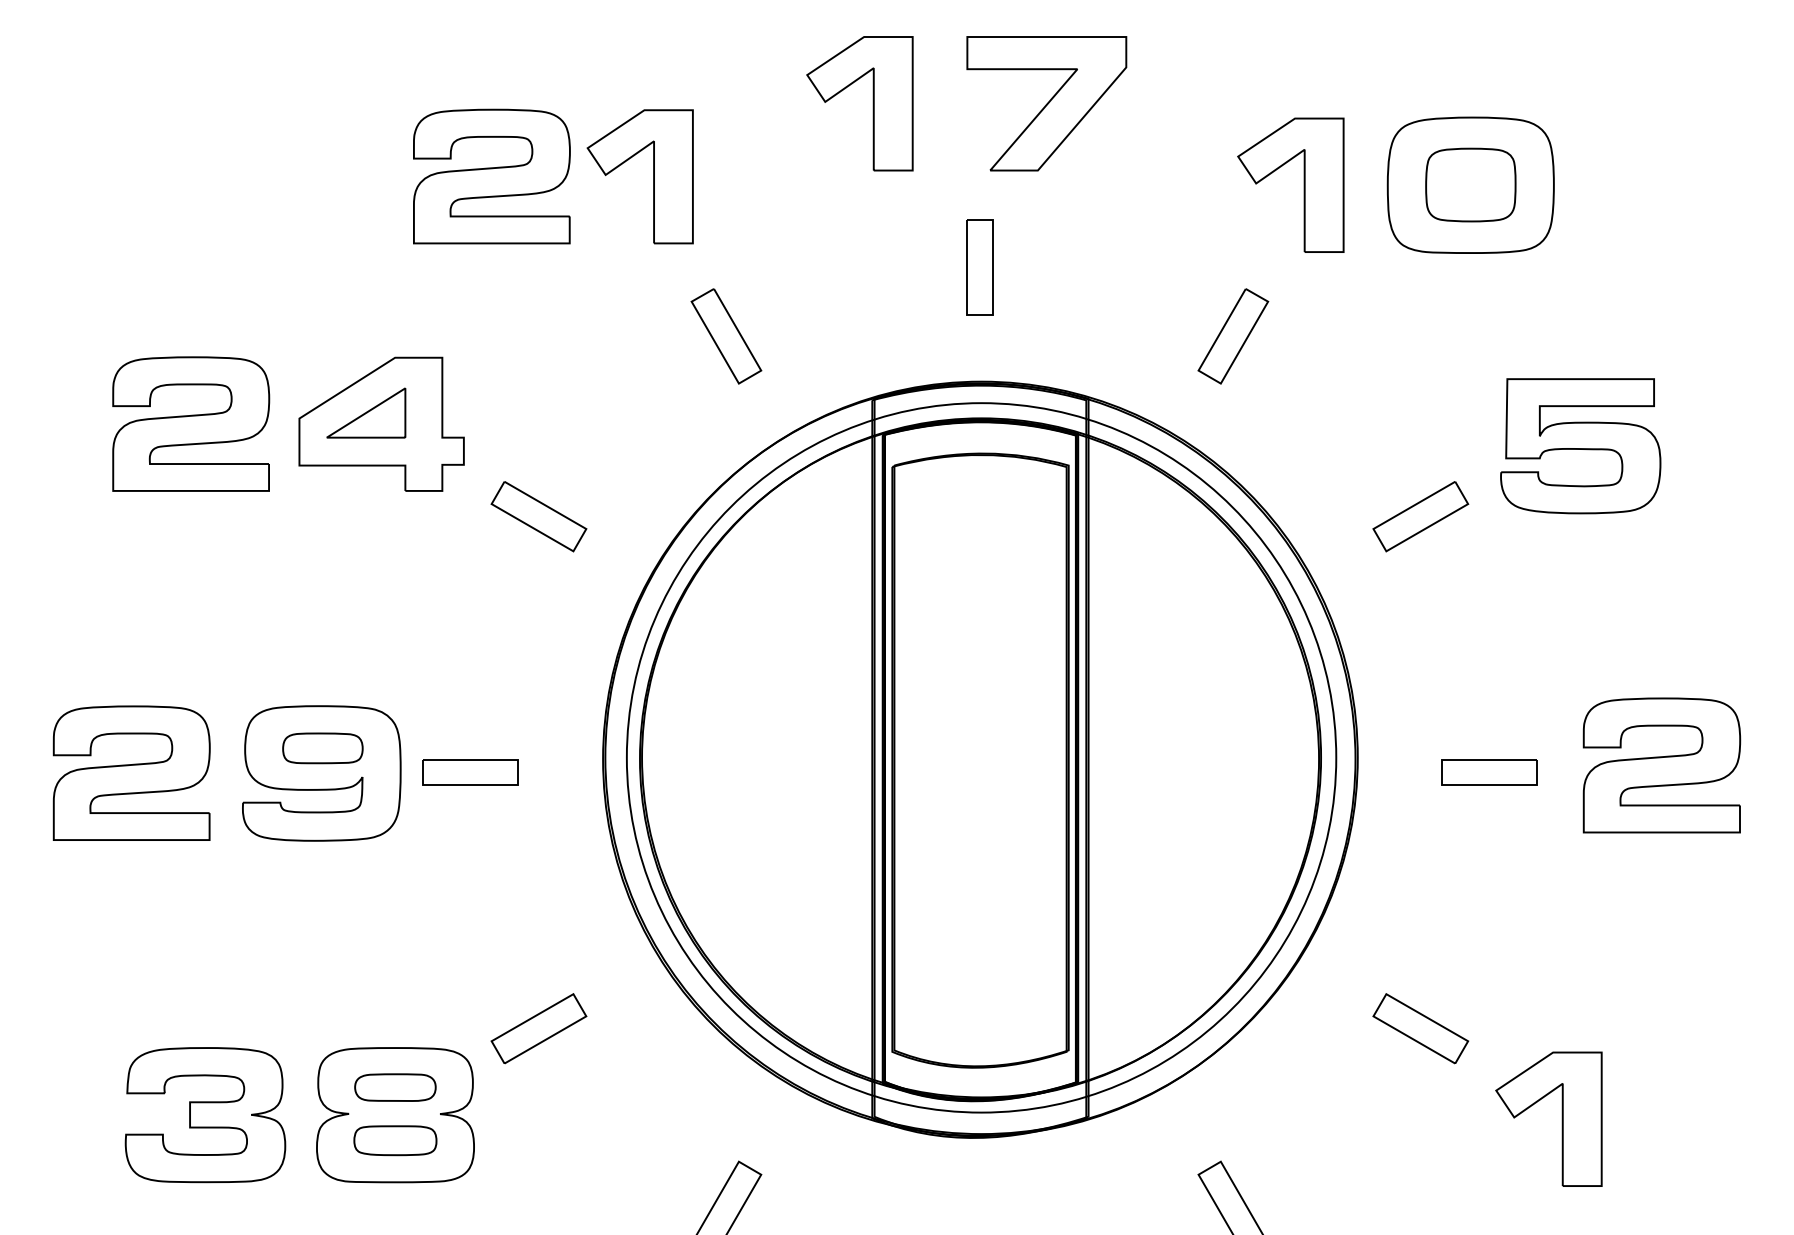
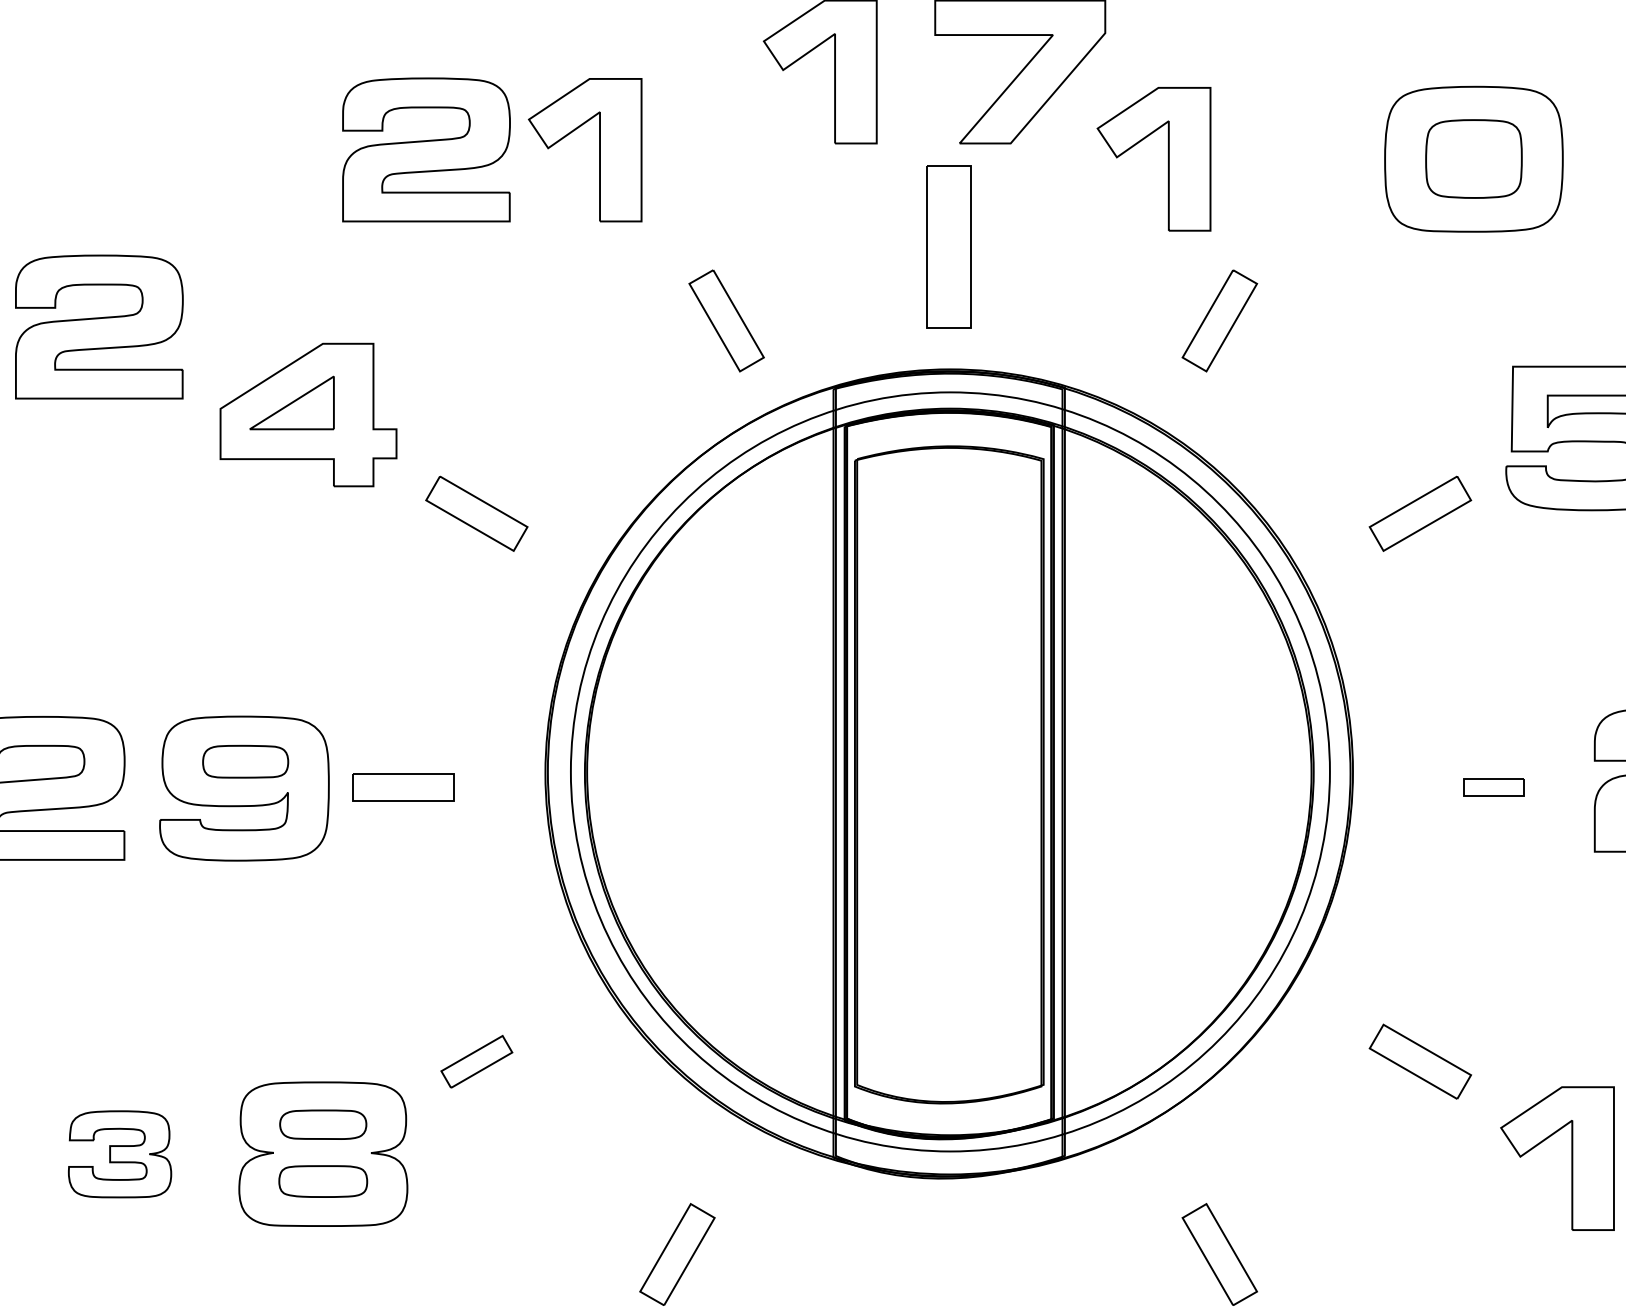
part: (1303, 184) -> (1167, 158), moved
part: (979, 267) -> (948, 247), size x1.6
part: (726, 336) -> (726, 321), moved
part: (191, 423) -> (99, 326), moved
part: (1489, 772) -> (1493, 787), size x0.6
part: (538, 1028) -> (476, 1061), size x0.7
part: (205, 1115) -> (120, 1154), size x0.6

